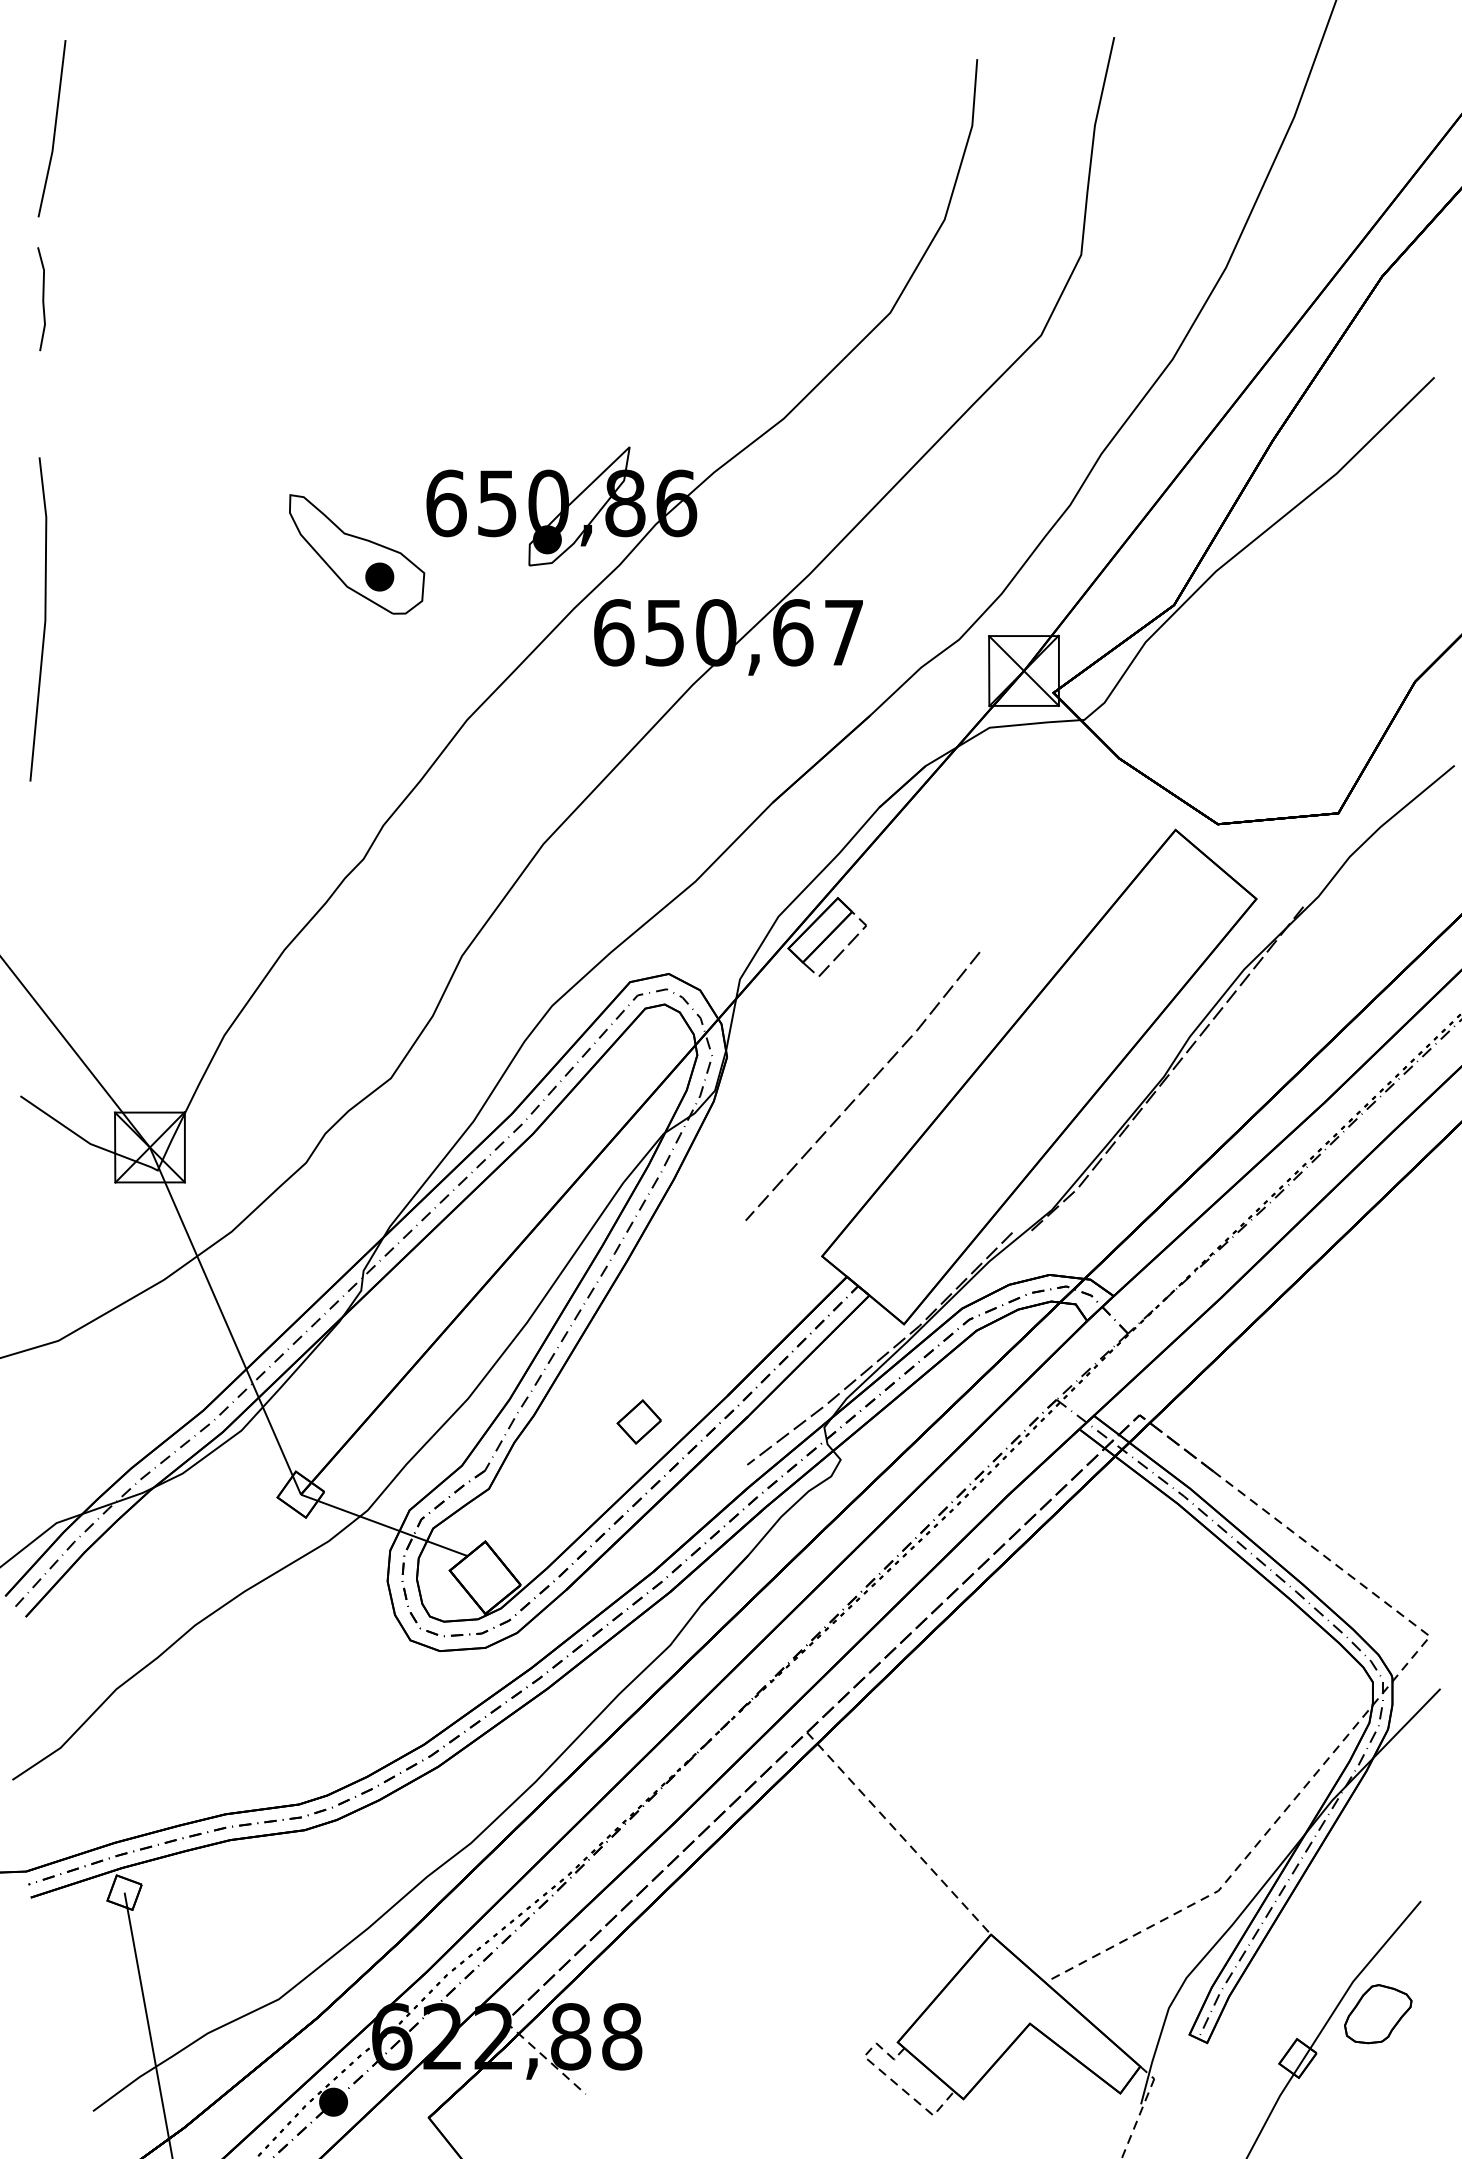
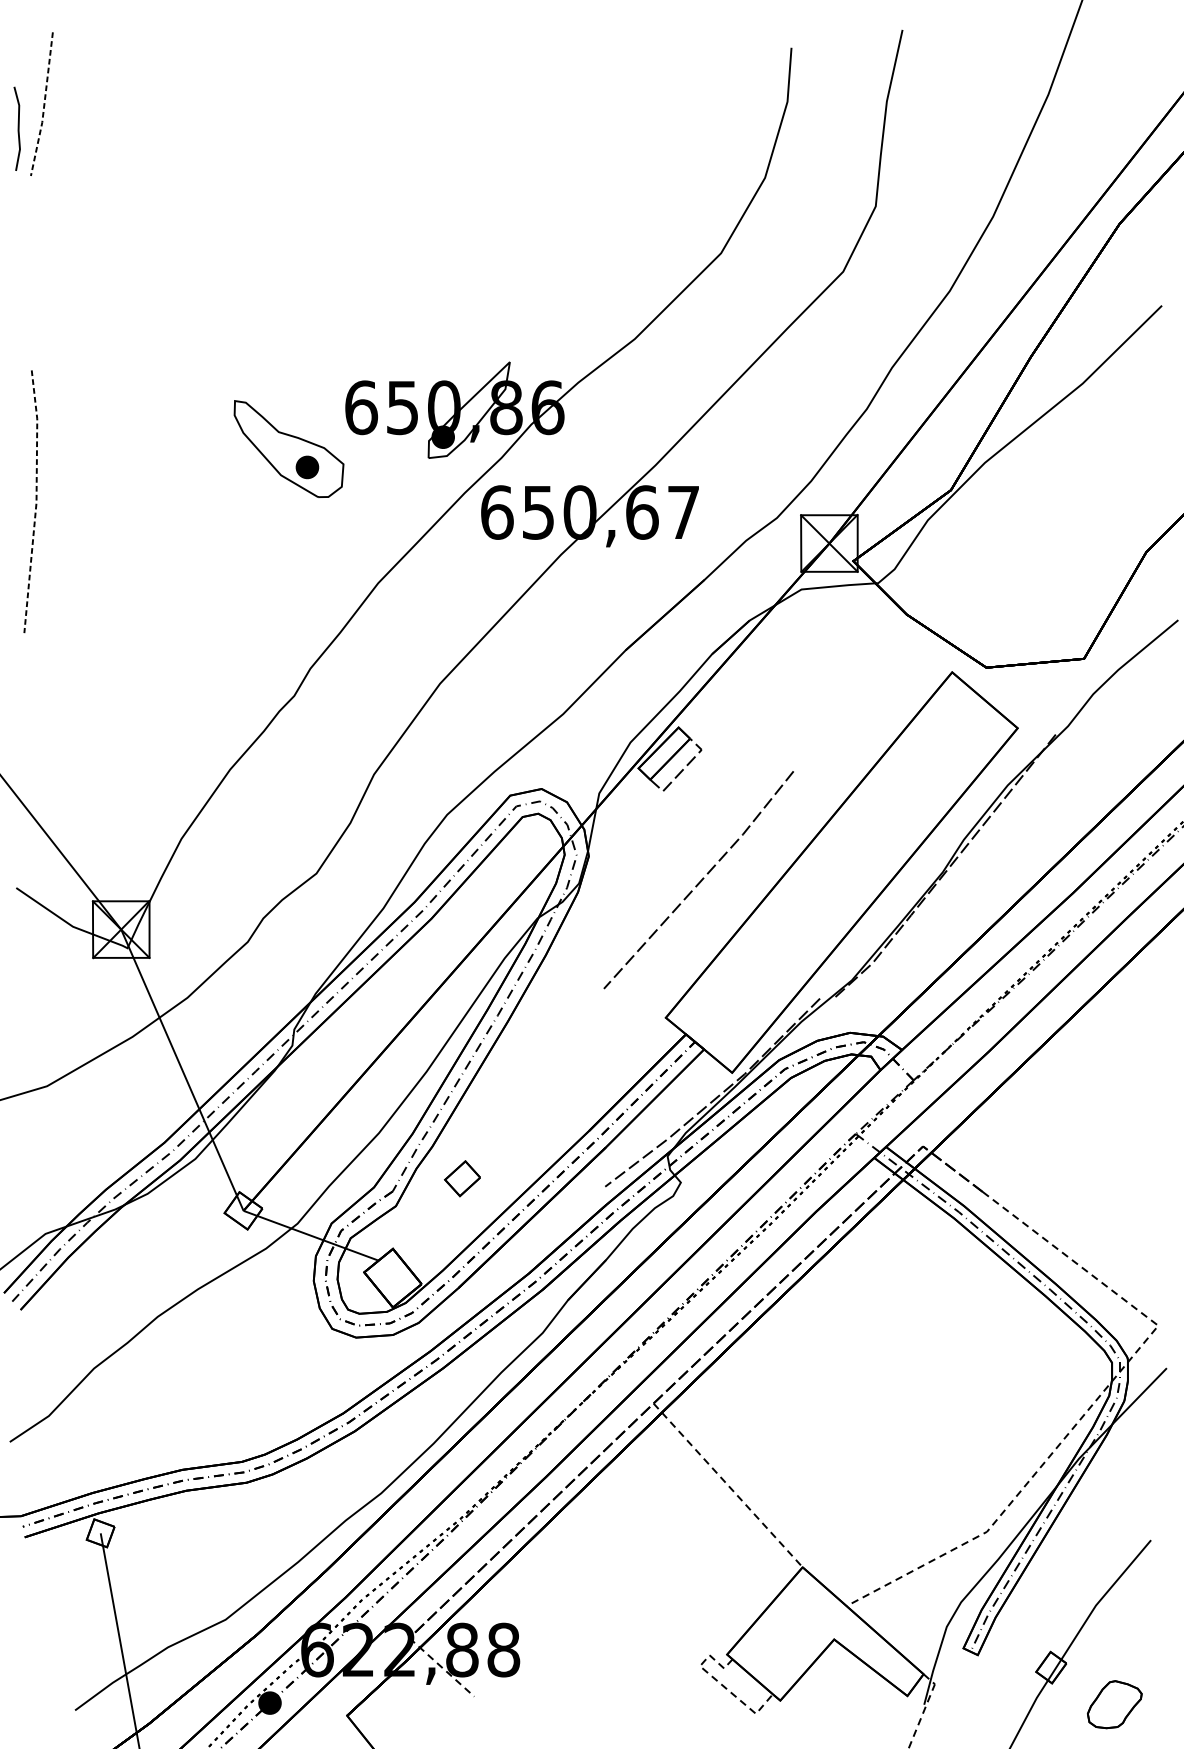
line: (55, 129) -> (44, 104), solid -> dashed
line: (42, 299) -> (17, 129), moved
line: (45, 619) -> (36, 501), solid -> dashed
part: (638, 1421) -> (461, 1178), moved
part: (1378, 2014) -> (1114, 1704), moved

